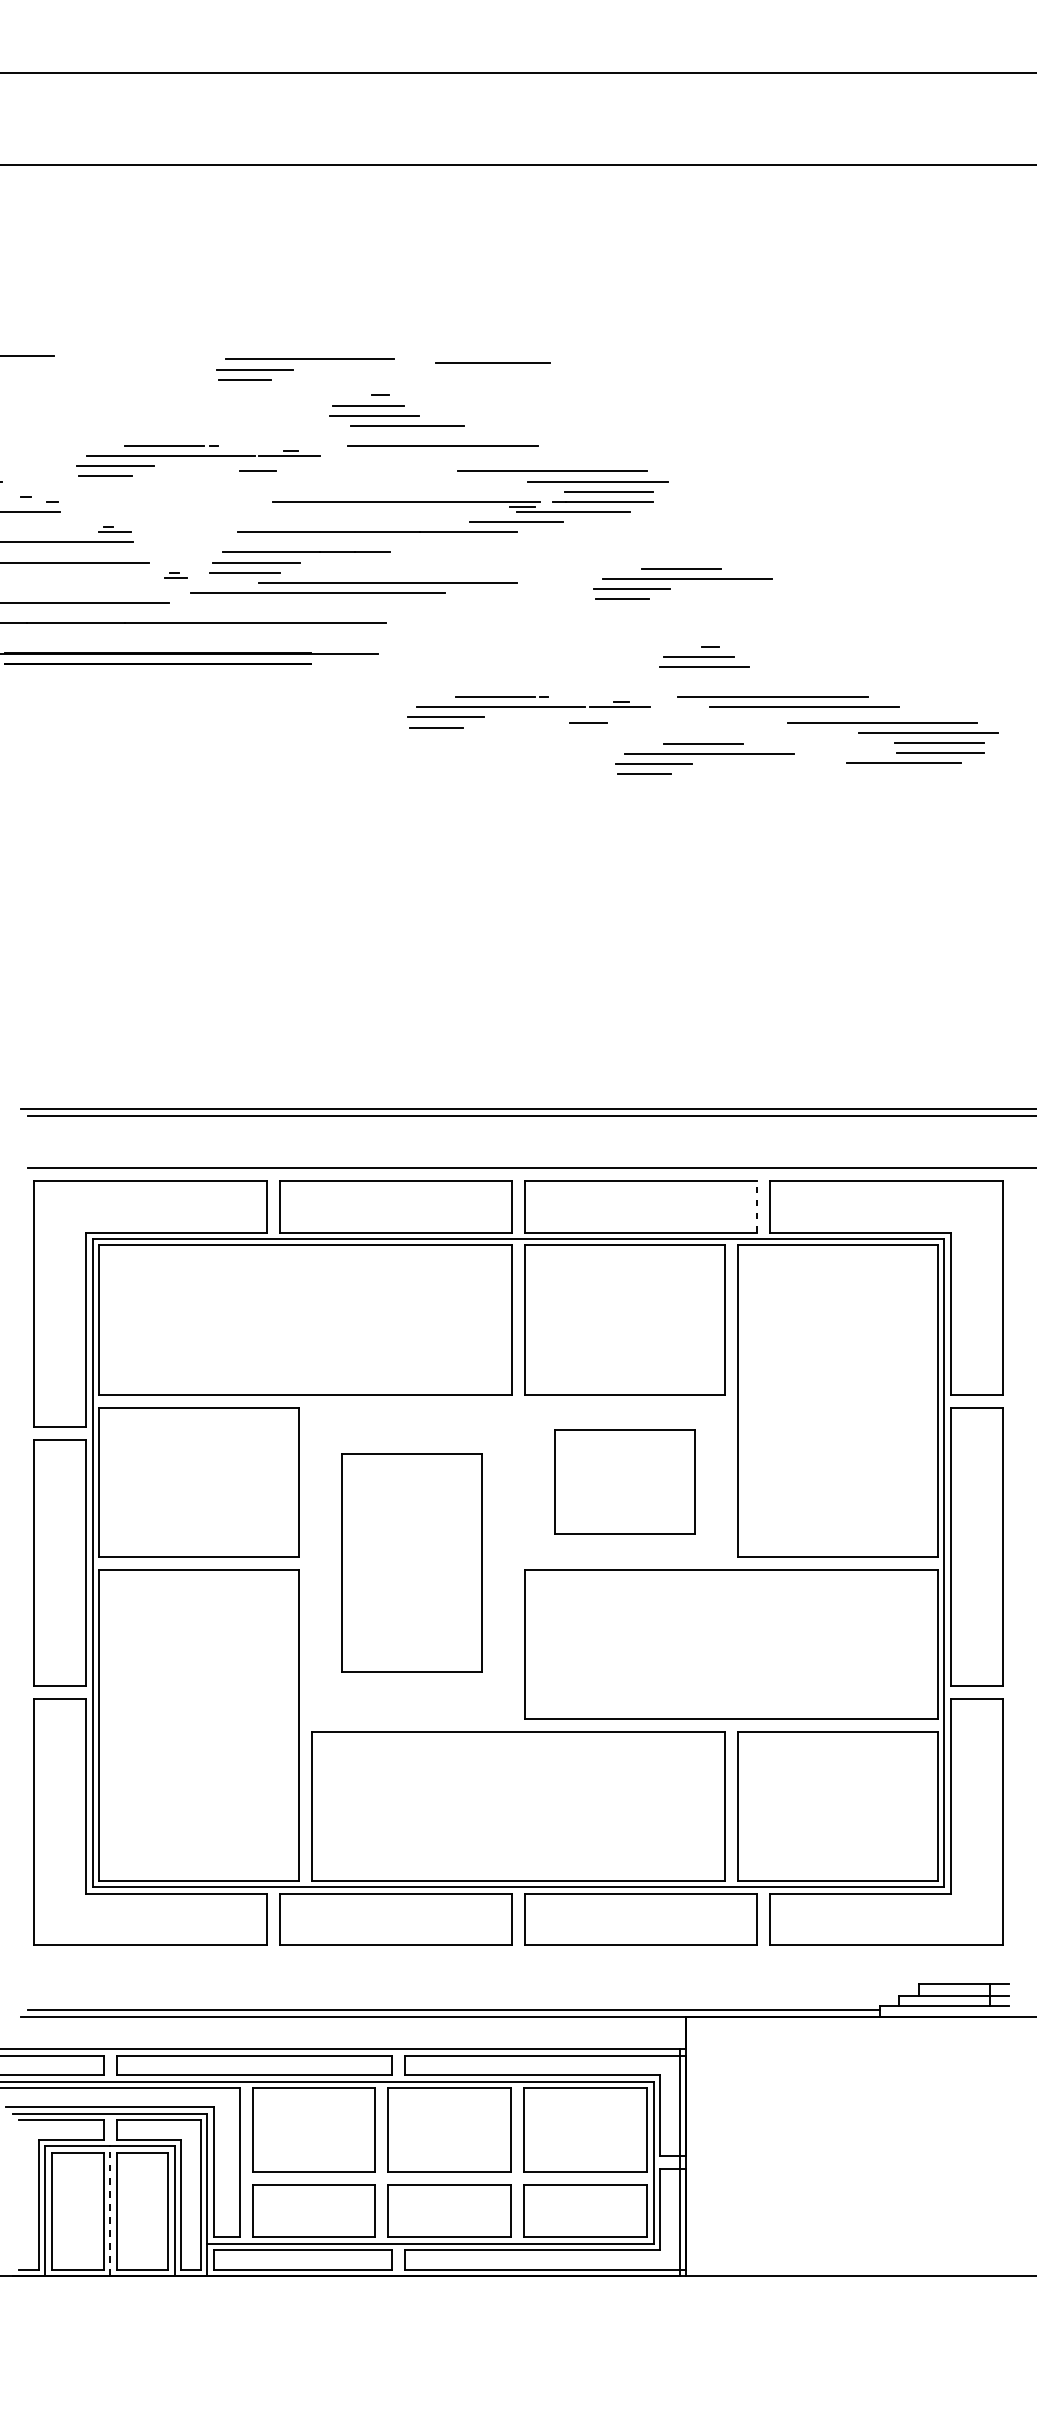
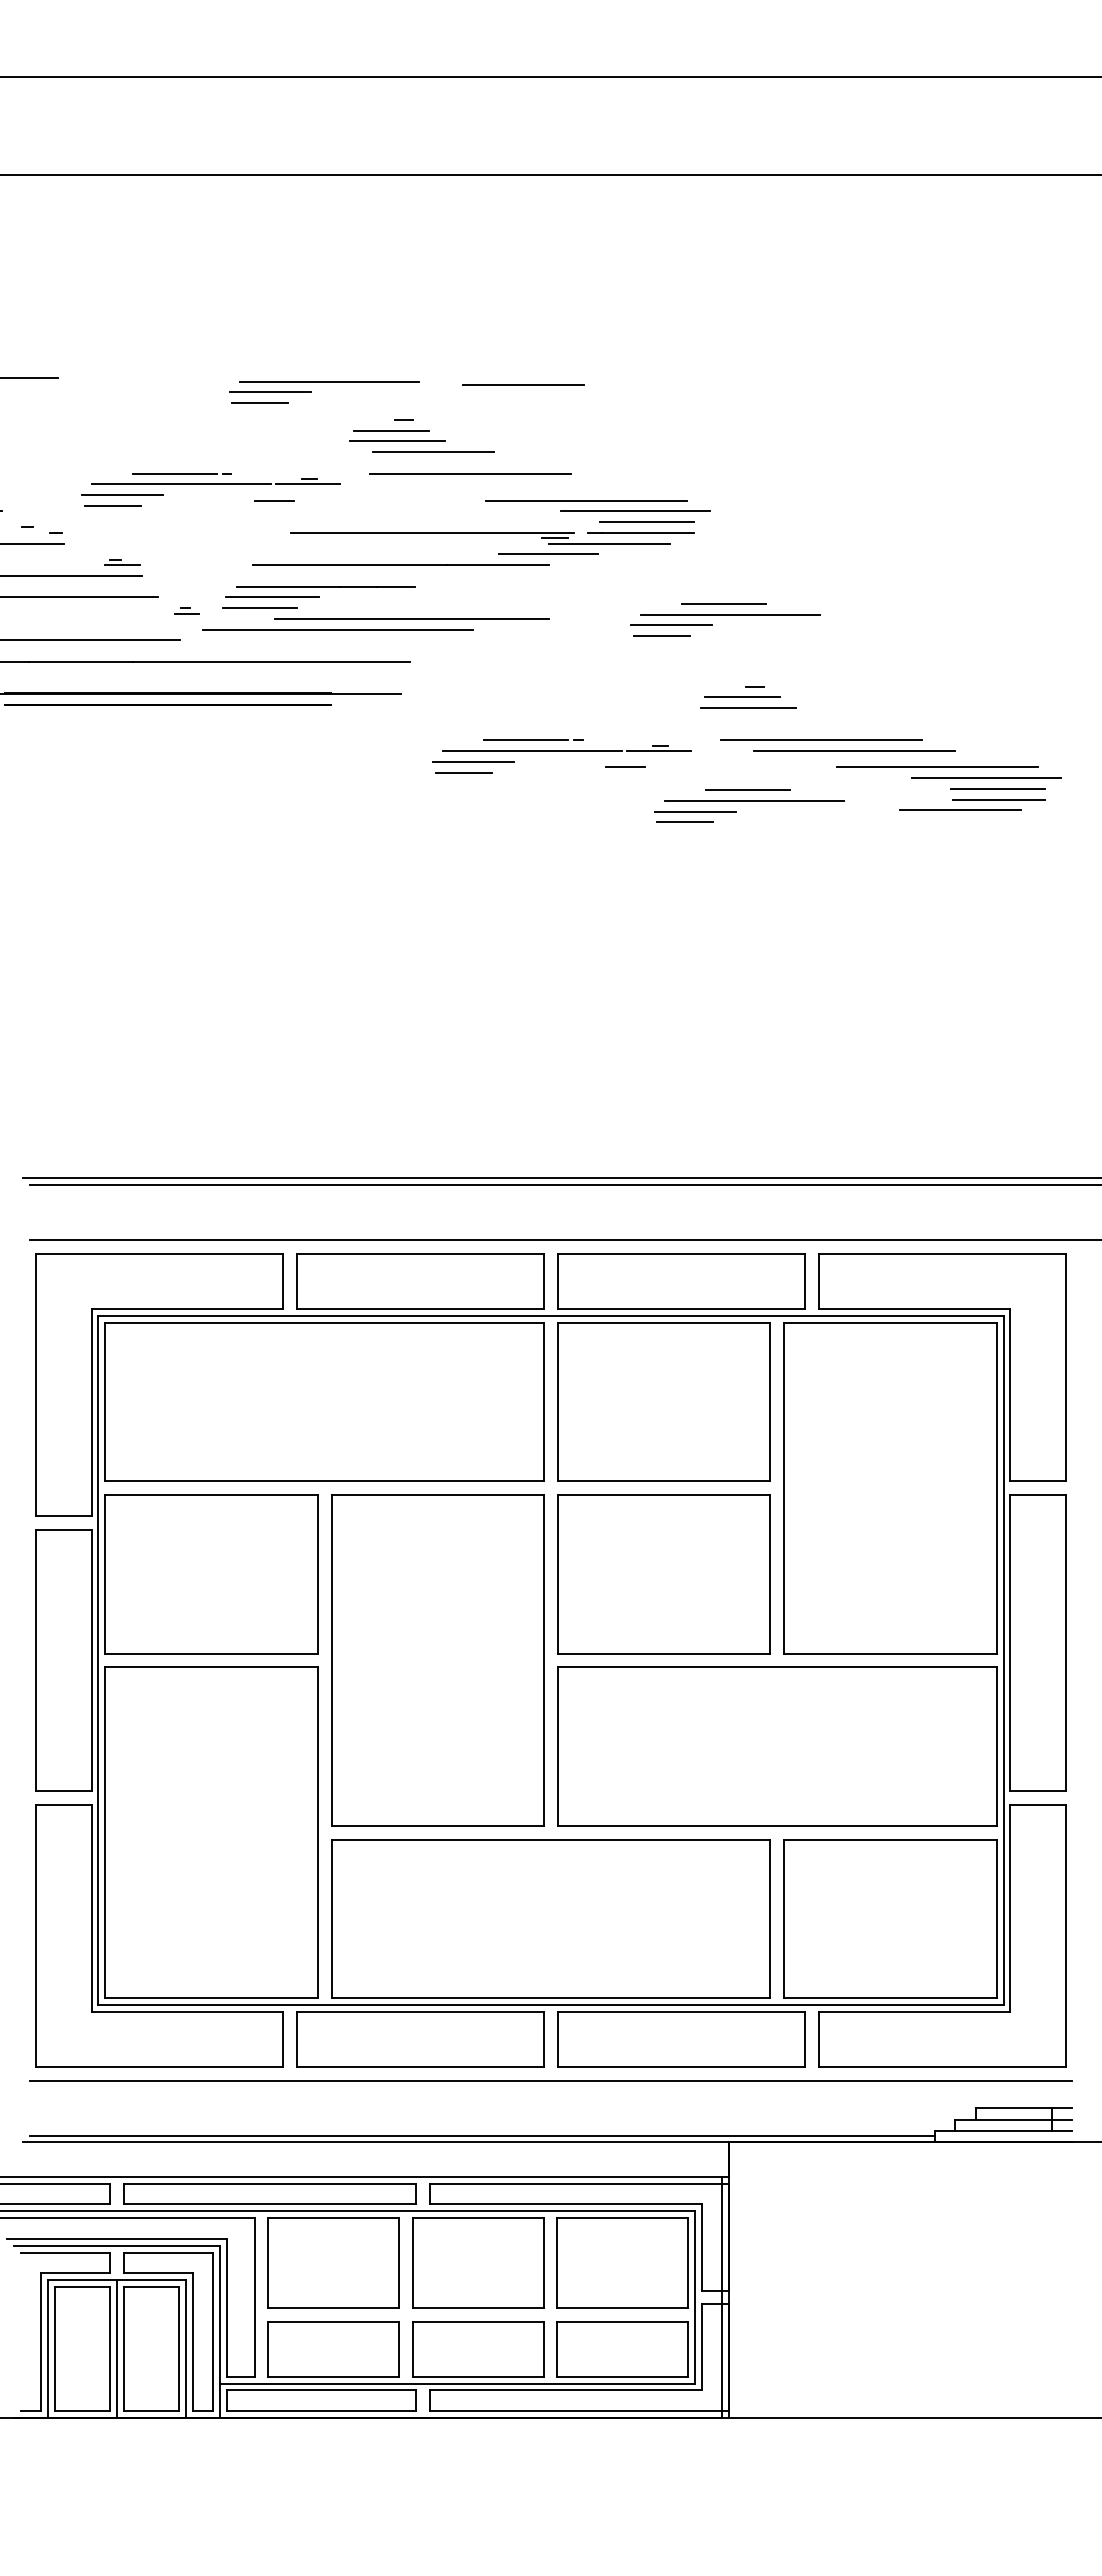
line: (757, 1206) -> (804, 1281), dashed -> solid
part: (624, 1482) -> (663, 1574), size x1.43
part: (411, 1563) -> (437, 1660), size x1.43
line: (518, 1958) -> (550, 2080), added
line: (110, 2211) -> (117, 2349), dashed -> solid

